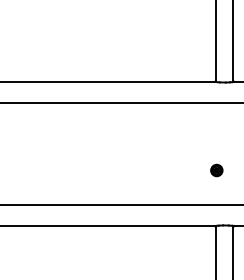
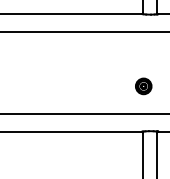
part: (216, 170) -> (143, 86), size x1.67

